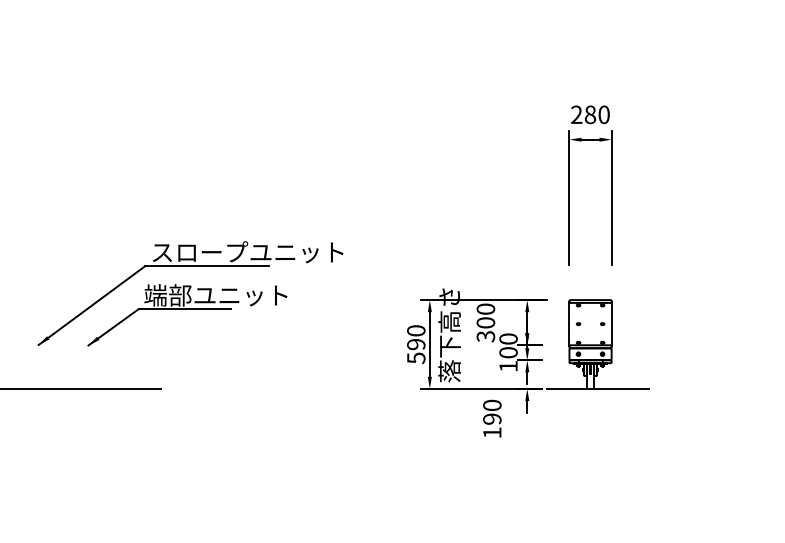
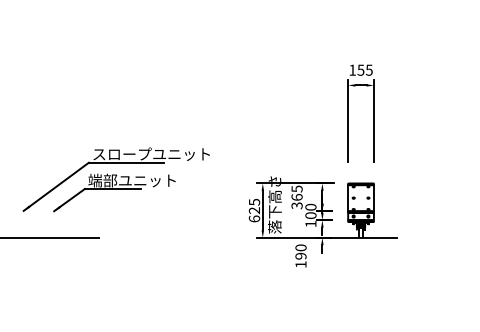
text: (589, 113) -> (360, 69), 280 -> 155
text: (484, 314) -> (296, 192), 300 -> 365
text: (416, 344) -> (254, 210), 590 -> 625

